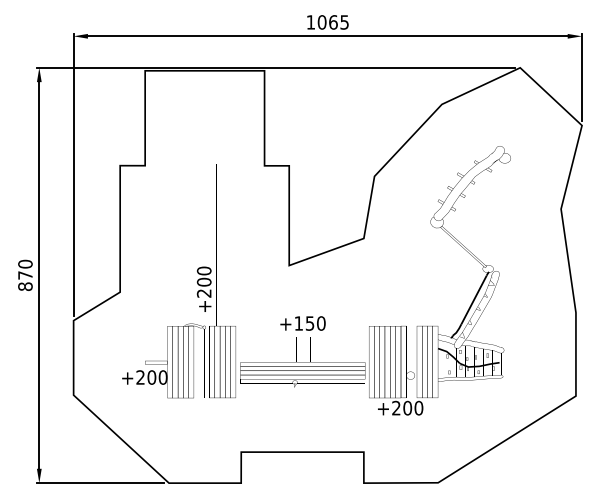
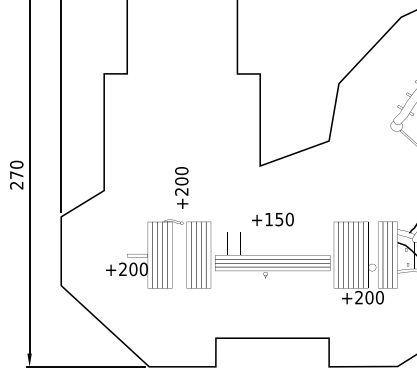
text: (25, 286) -> (16, 185), 870 -> 270

